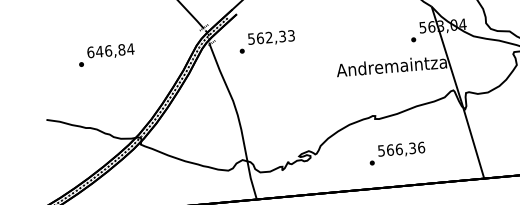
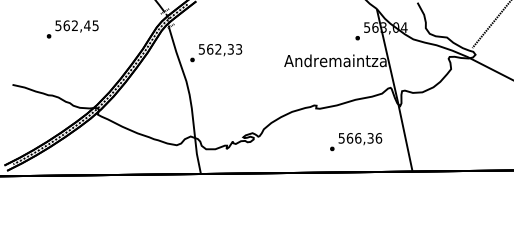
text: (267, 42) -> (216, 53), moved
text: (110, 50) -> (76, 25), 646,84 -> 562,45
text: (397, 154) -> (356, 142), moved

